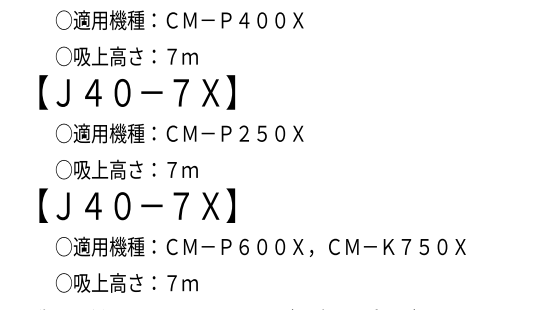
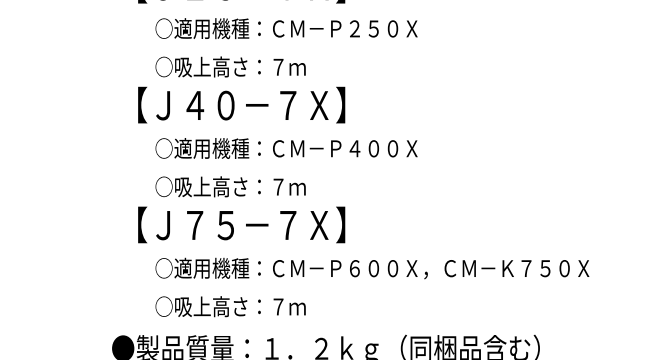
text: (253, 20) -> (364, 28), ○適用機種：ＣＭ－Ｐ４００Ｘ -> ○適用機種：ＣＭ－Ｐ２５０Ｘ
text: (253, 133) -> (364, 148), ○適用機種：ＣＭ－Ｐ２５０Ｘ -> ○適用機種：ＣＭ－Ｐ４００Ｘ
text: (107, 206) -> (210, 225), 【Ｊ４０－７Ｘ】 -> 【Ｊ７５－７Ｘ】

